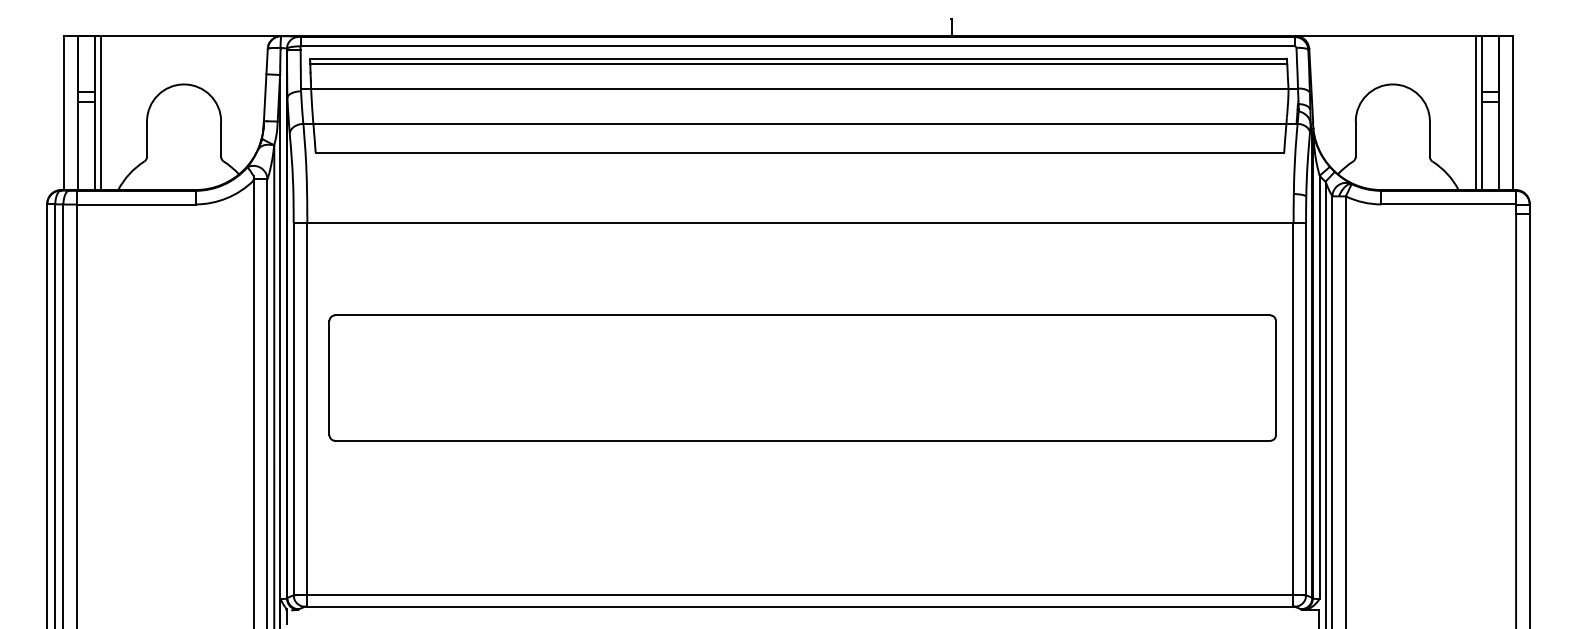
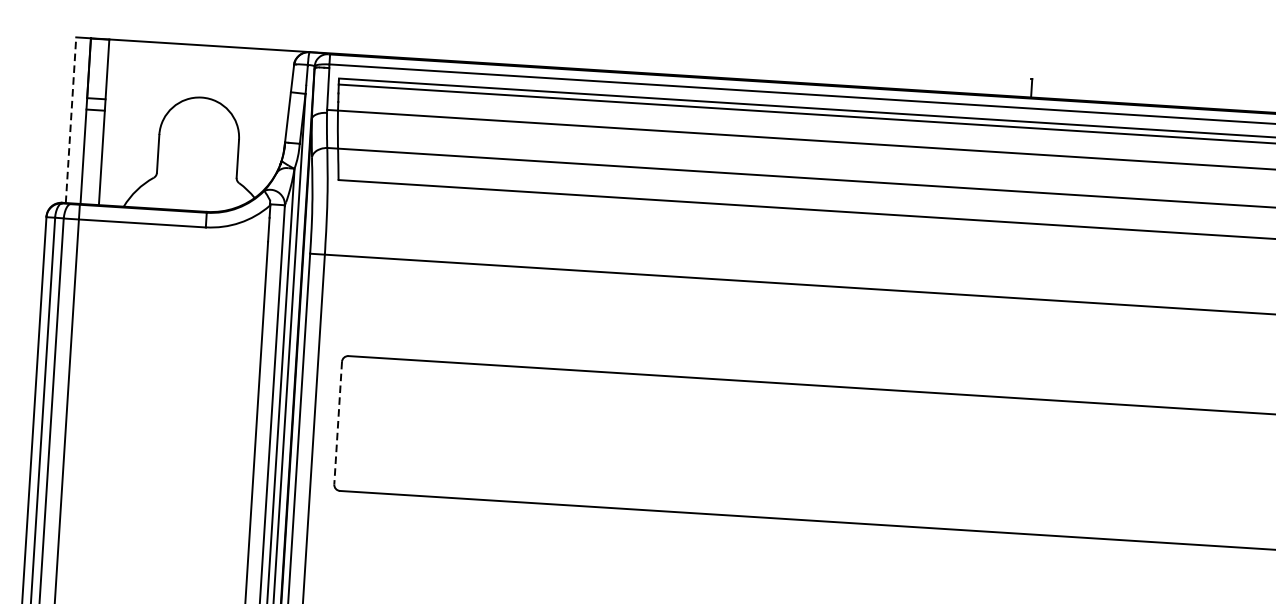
line: (64, 112) -> (71, 119), solid -> dashed
line: (100, 113) -> (109, 123), removed
line: (329, 378) -> (338, 423), solid -> dashed

